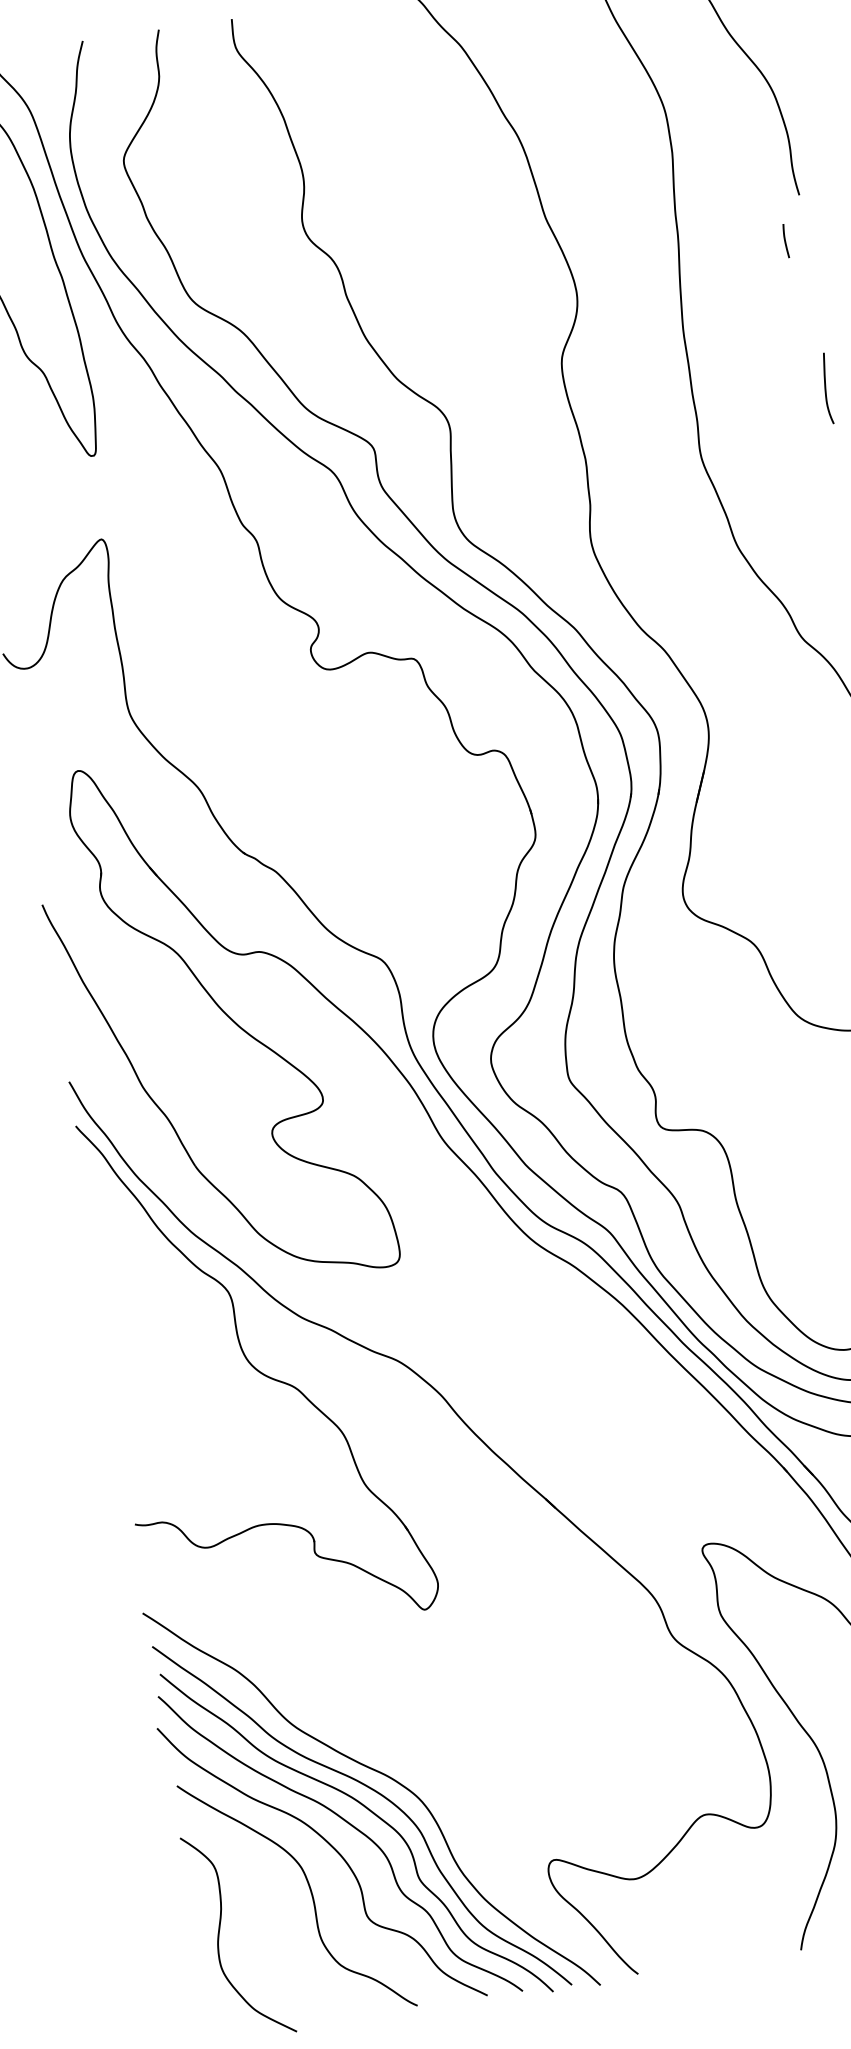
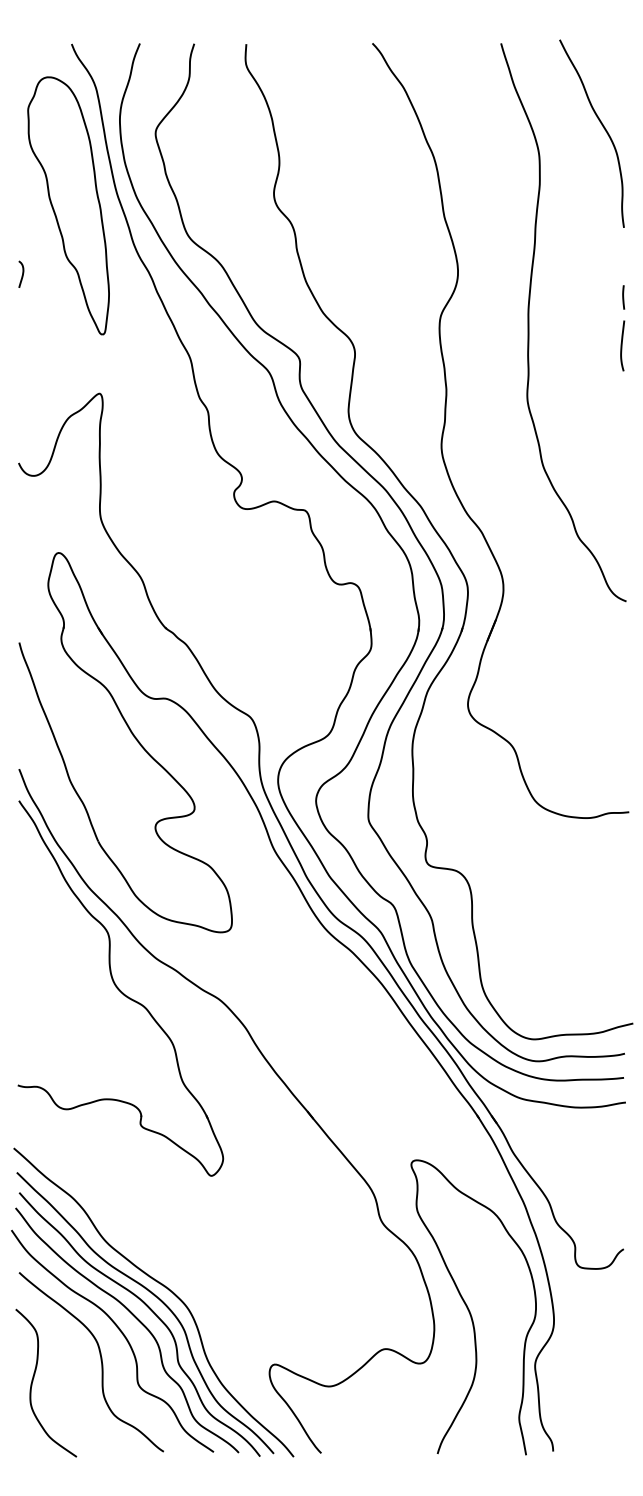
line: (785, 241) -> (623, 297), moved
curve: (826, 388) -> (622, 345), moved

